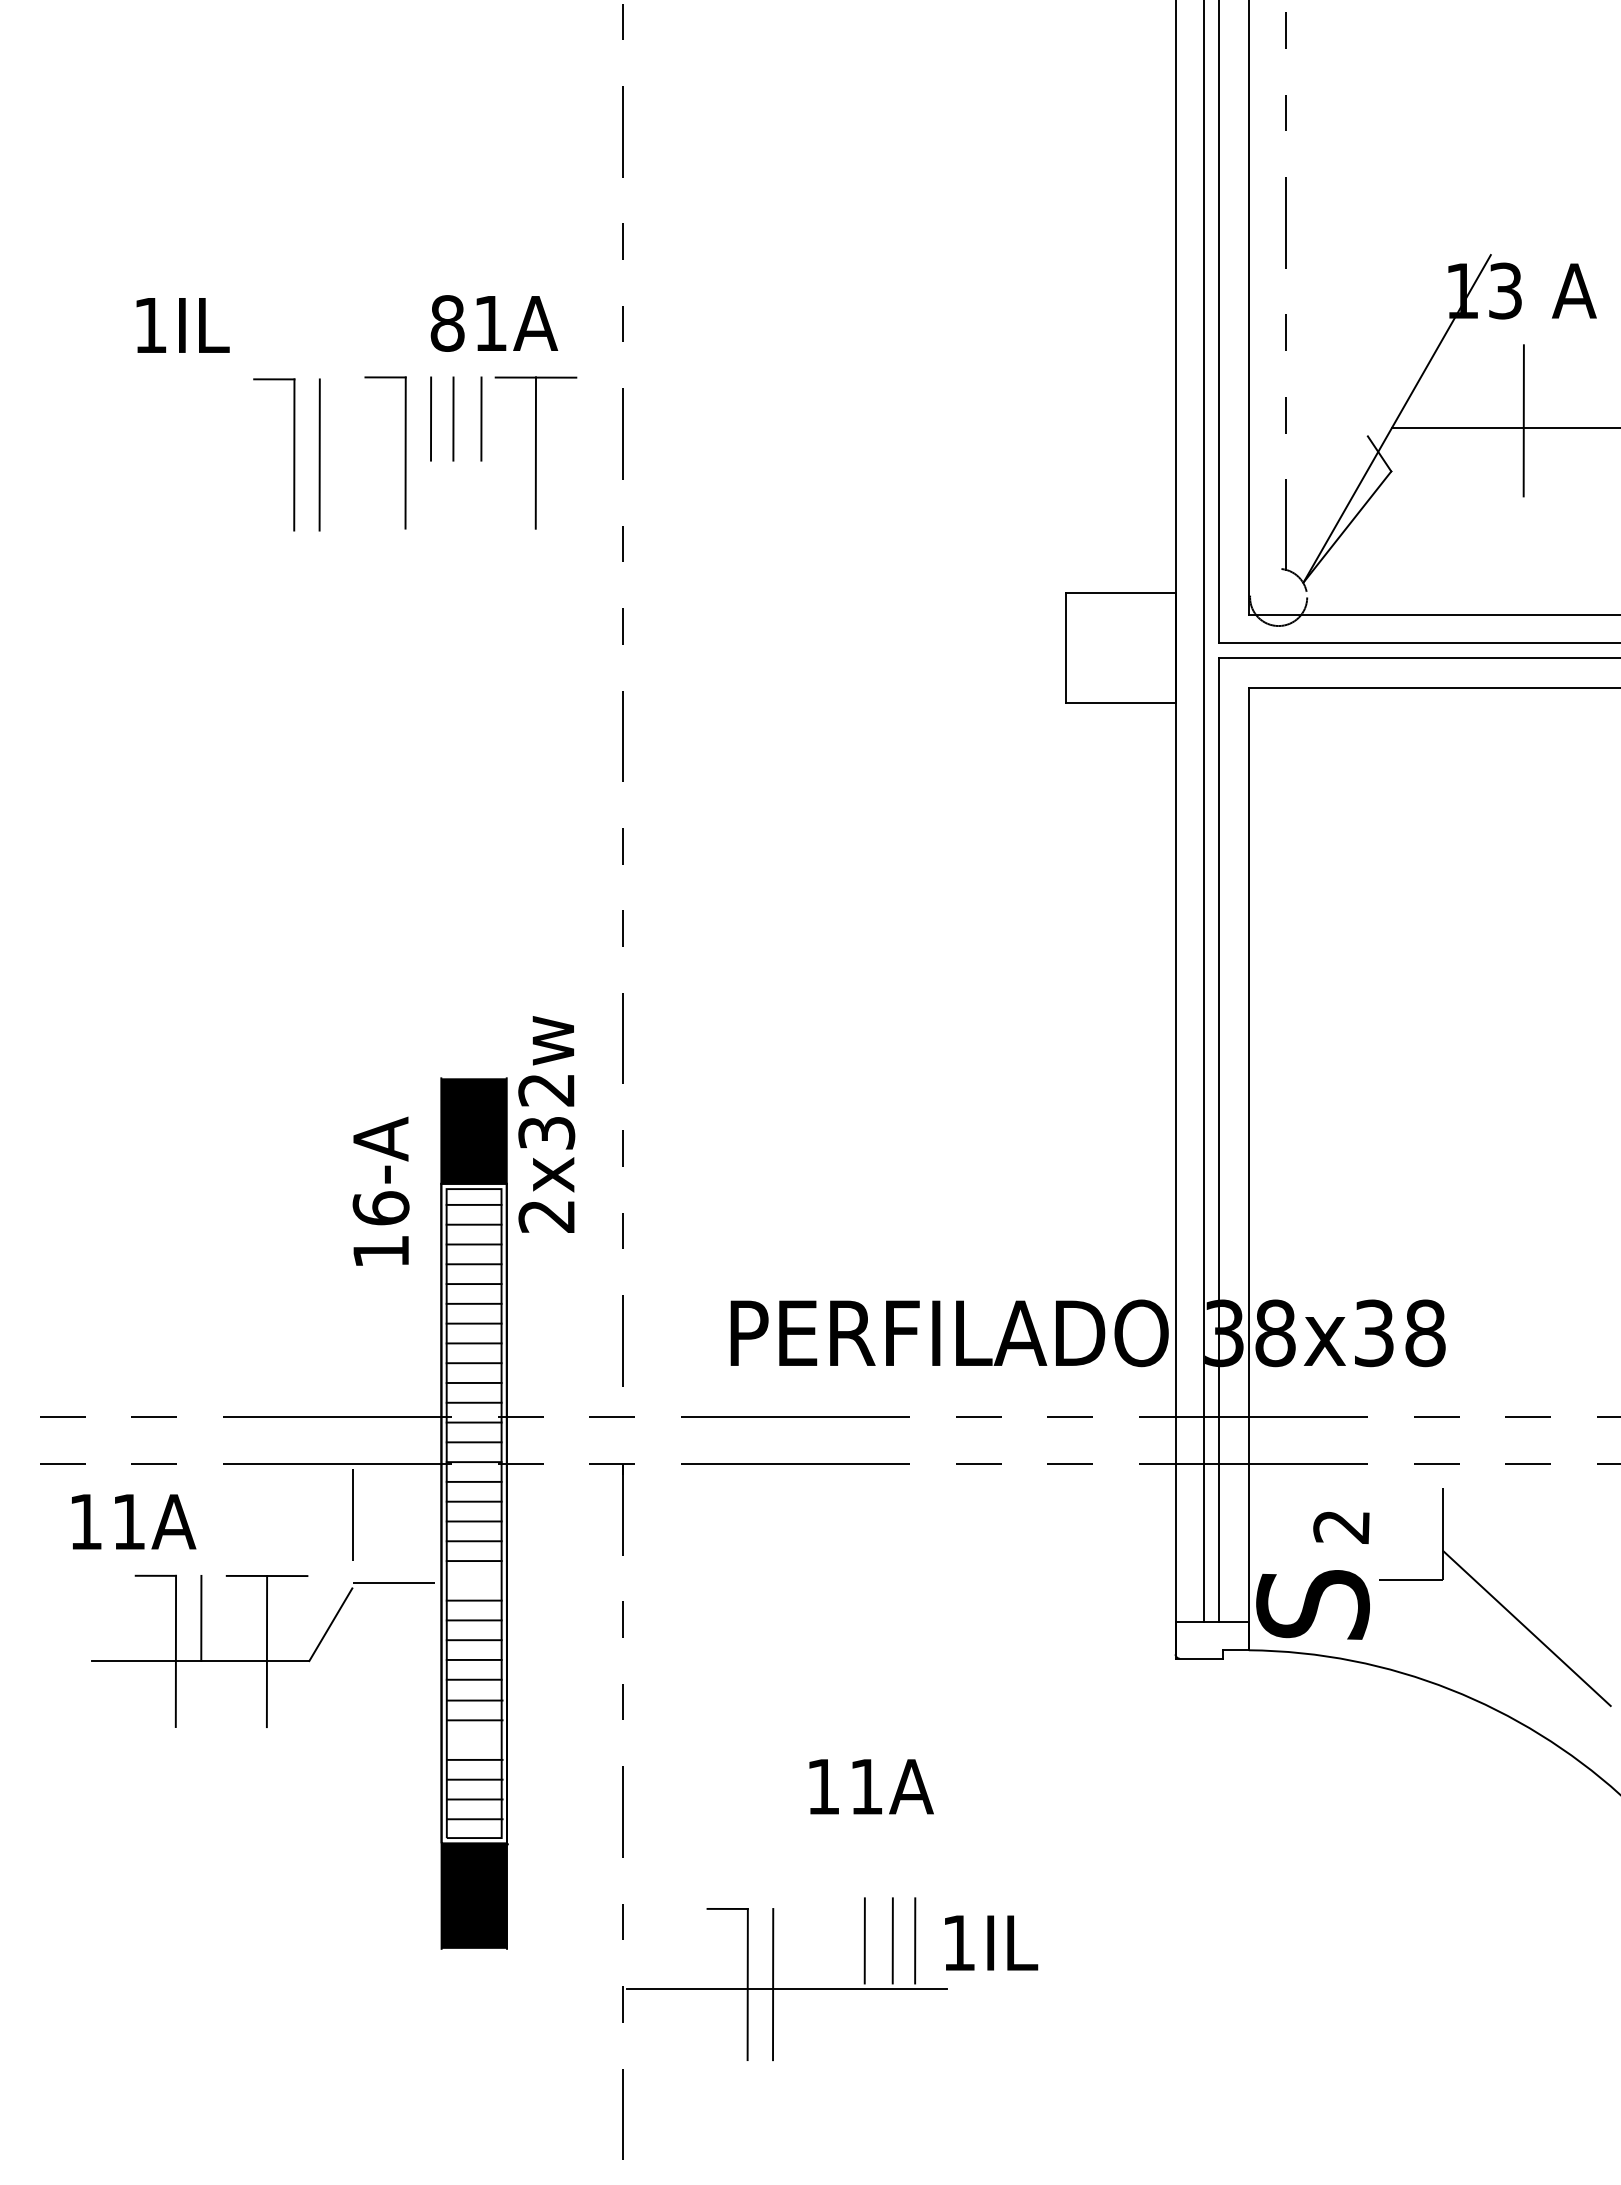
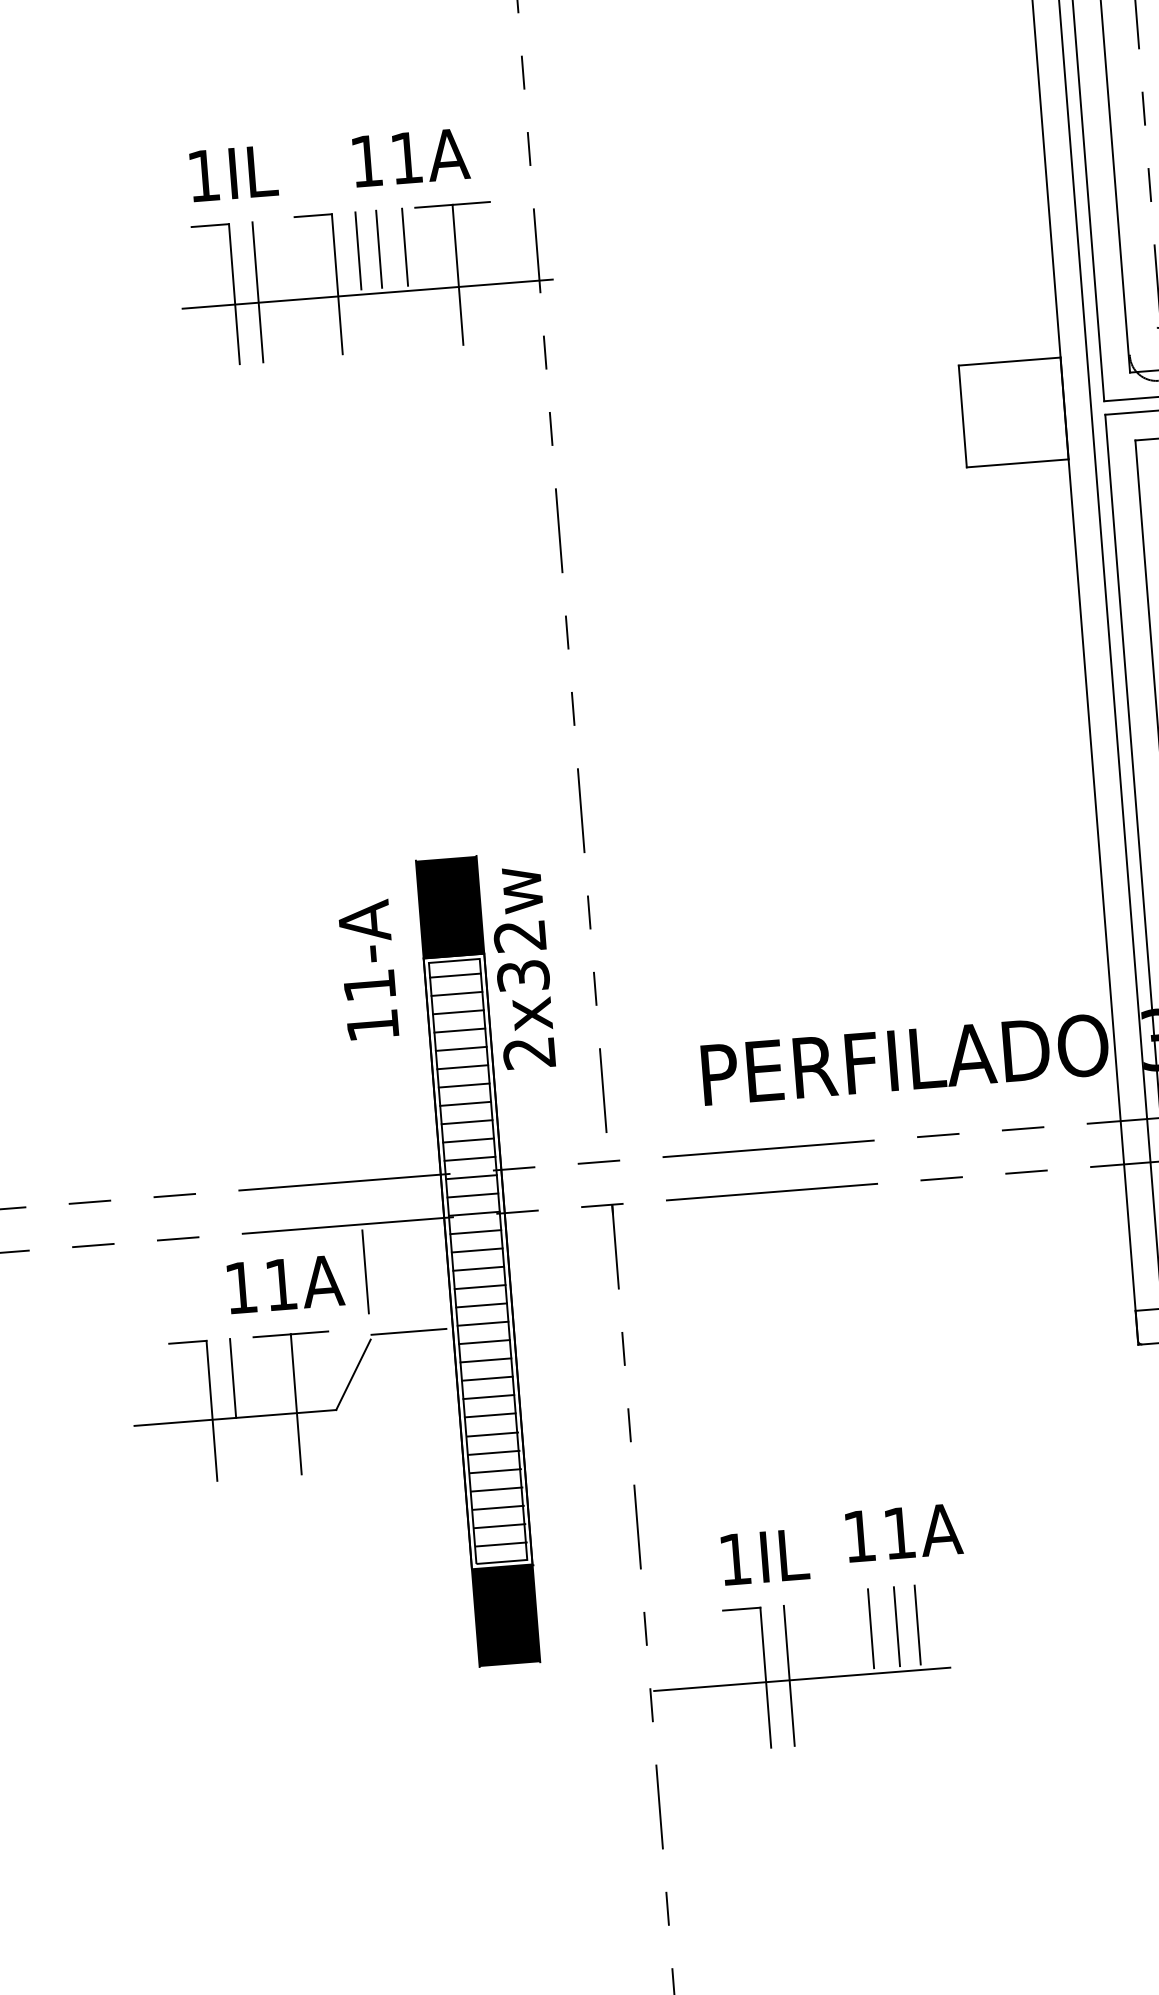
text: (447, 323) -> (366, 161), 81A -> 11A
text: (182, 325) -> (233, 173), moved
line: (437, 466) -> (367, 294), added
text: (546, 1124) -> (522, 968), moved
text: (380, 1208) -> (369, 985), 16-A -> 11-A
text: (134, 1521) -> (286, 1283), moved
line: (473, 1580) -> (482, 1323), added
line: (474, 1740) -> (494, 1471), added
text: (871, 1786) -> (904, 1532), moved
text: (991, 1942) -> (765, 1556), moved

